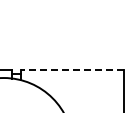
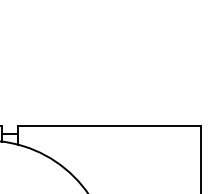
line: (71, 69) -> (107, 125), dashed -> solid

